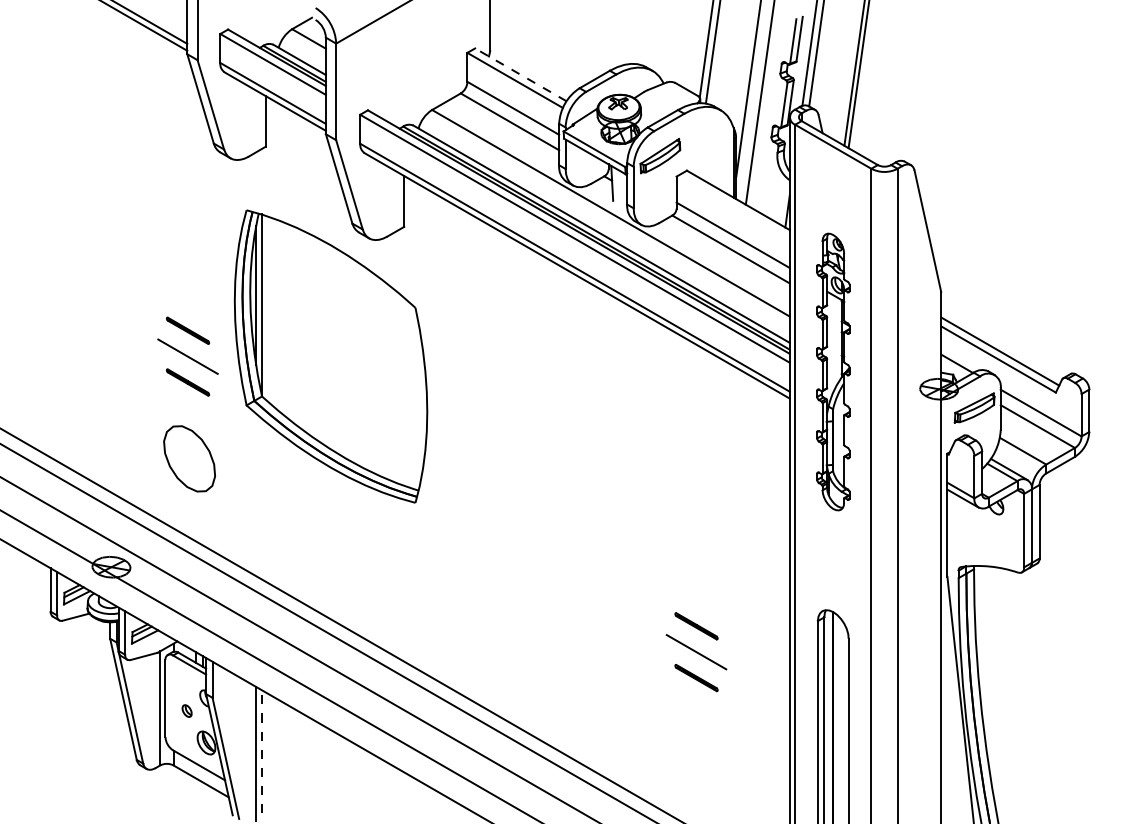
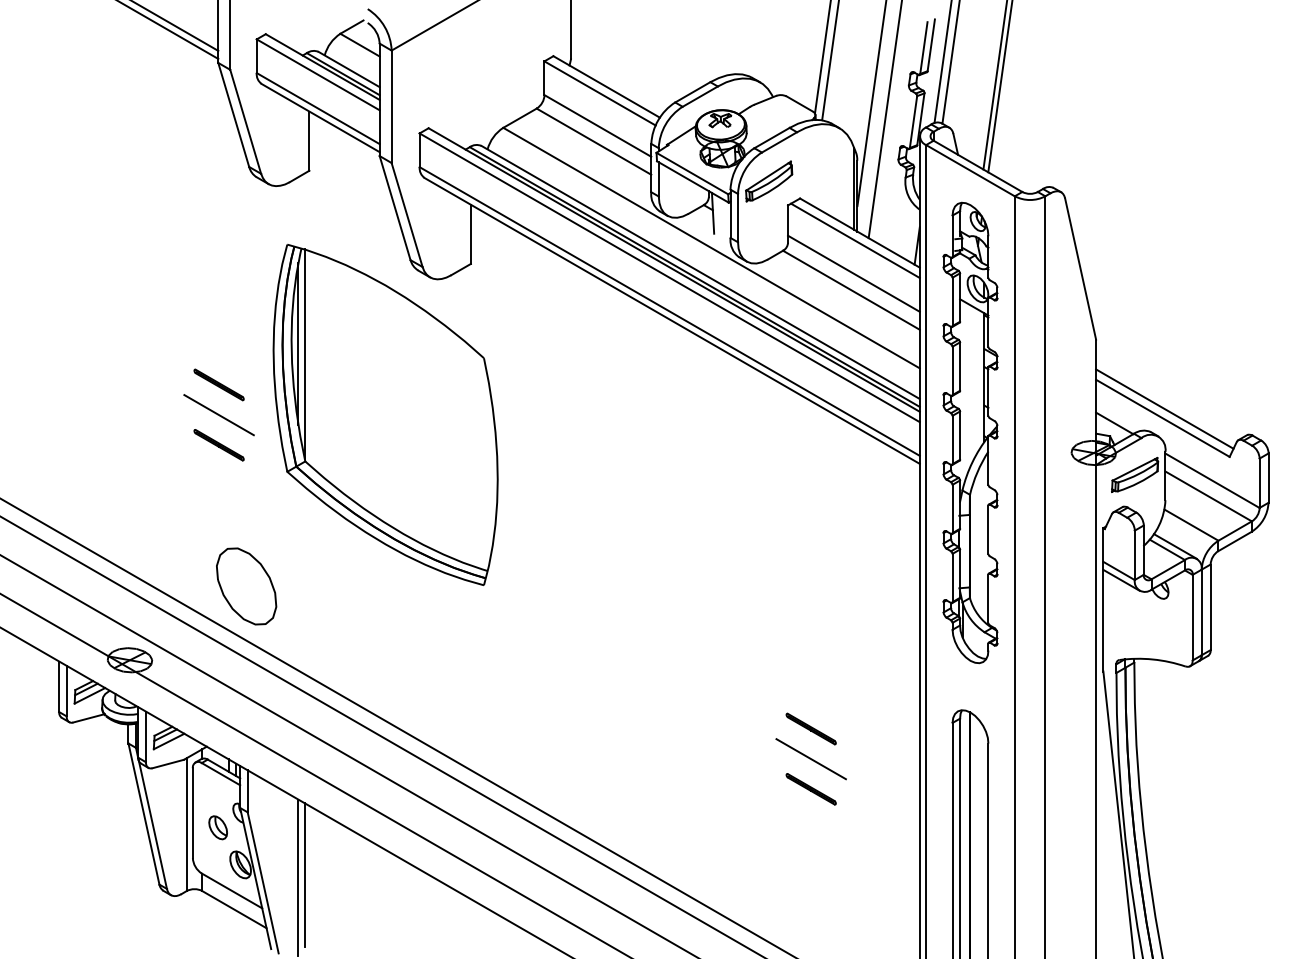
line: (520, 74) -> (606, 86), dashed -> solid
line: (734, 206) -> (855, 240), added
part: (833, 371) -> (970, 432), size x1.43
part: (189, 458) -> (246, 586), moved
part: (186, 710) -> (217, 827), size x1.67
line: (261, 751) -> (304, 874), dashed -> solid

